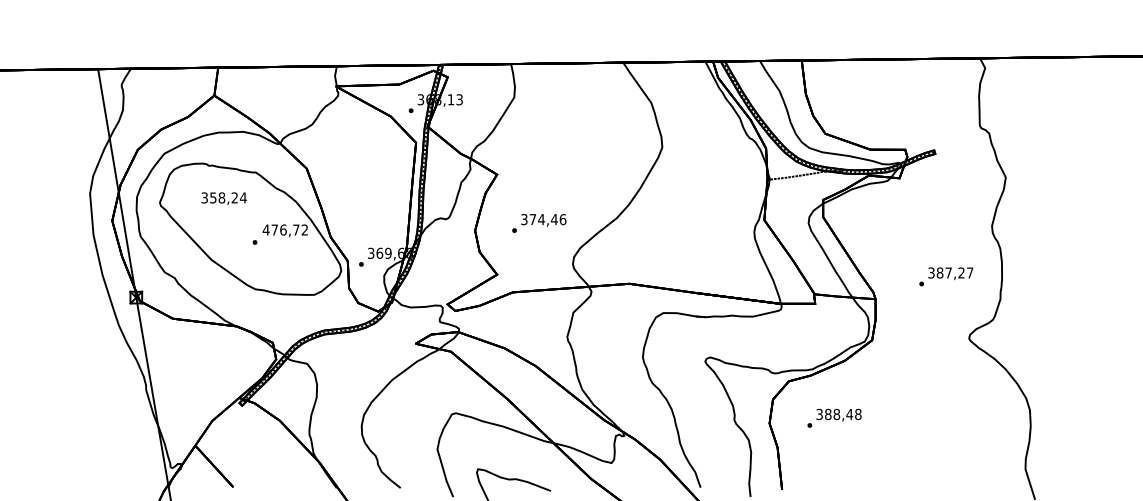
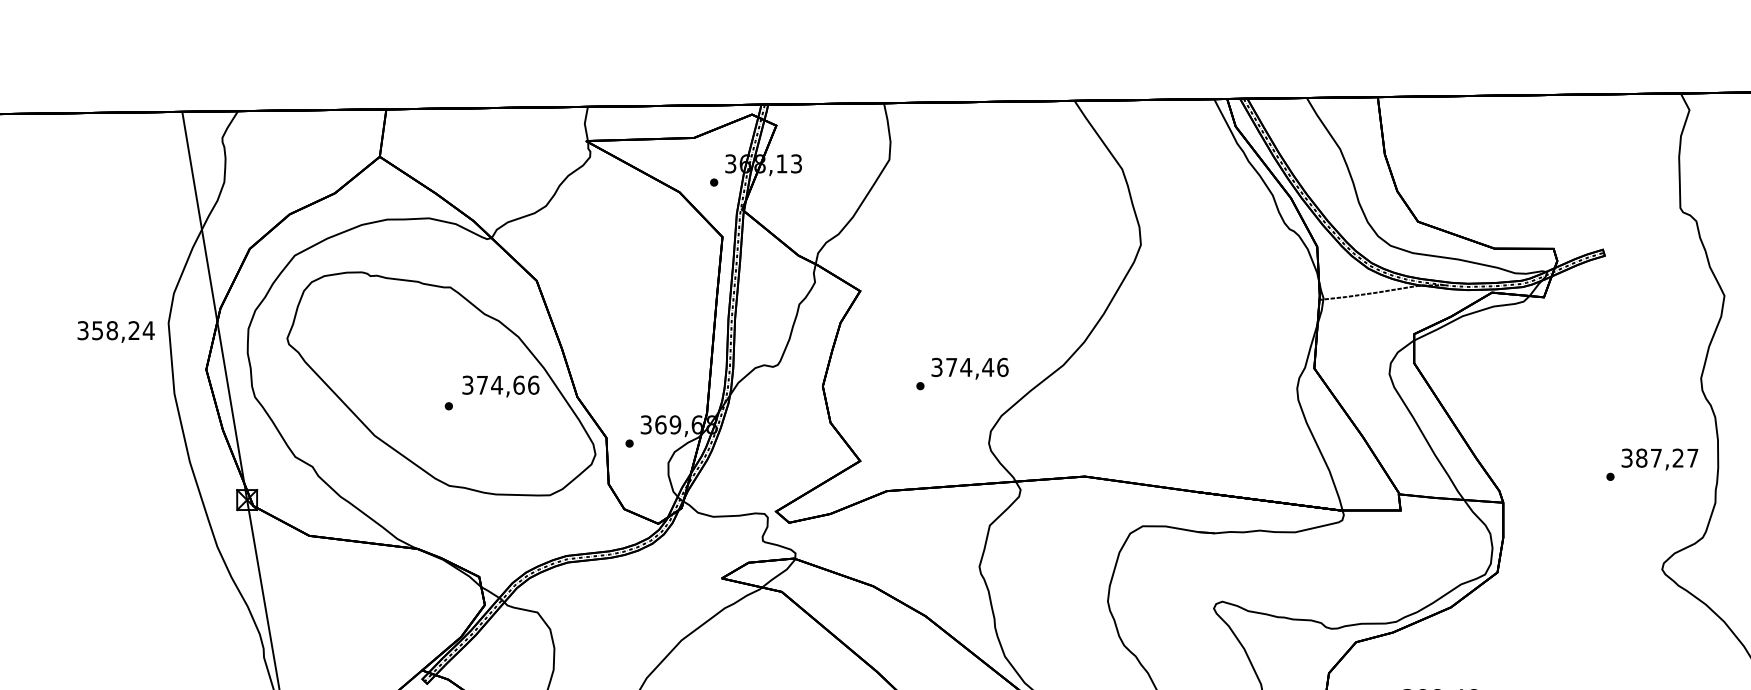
text: (223, 198) -> (114, 331), moved
text: (539, 223) -> (962, 374), moved
text: (285, 229) -> (500, 384), 476,72 -> 374,66
text: (946, 276) -> (1652, 464), moved

